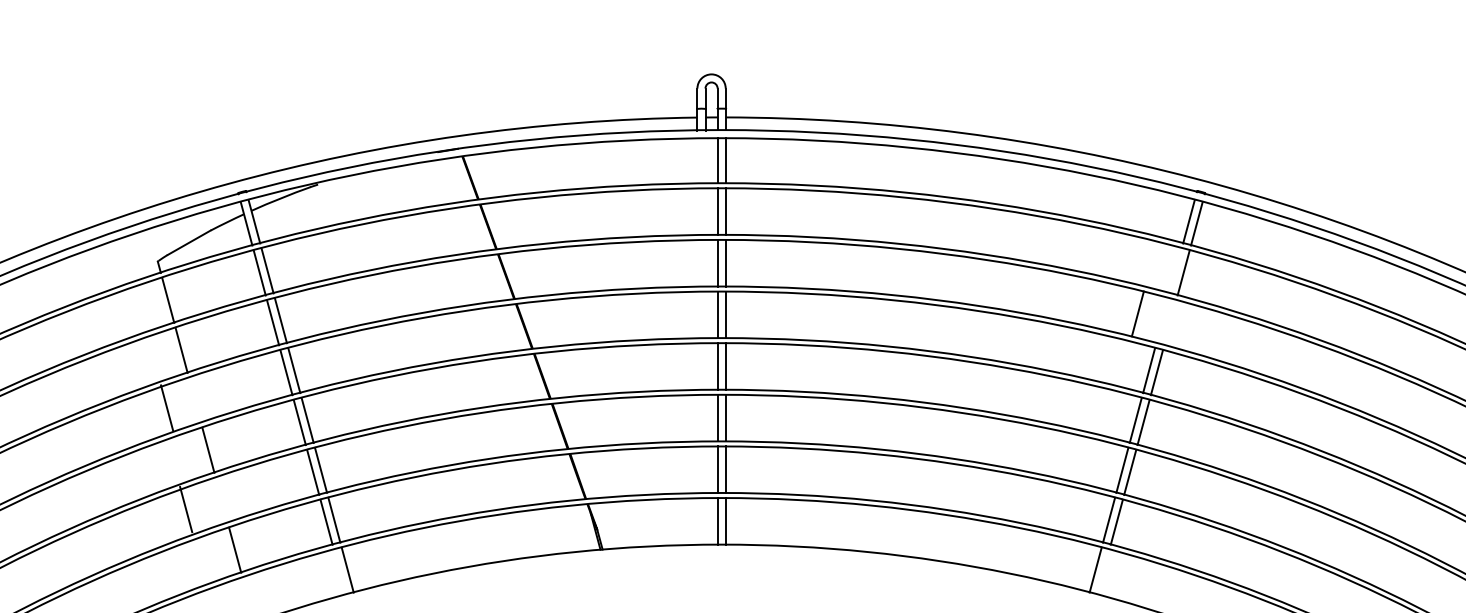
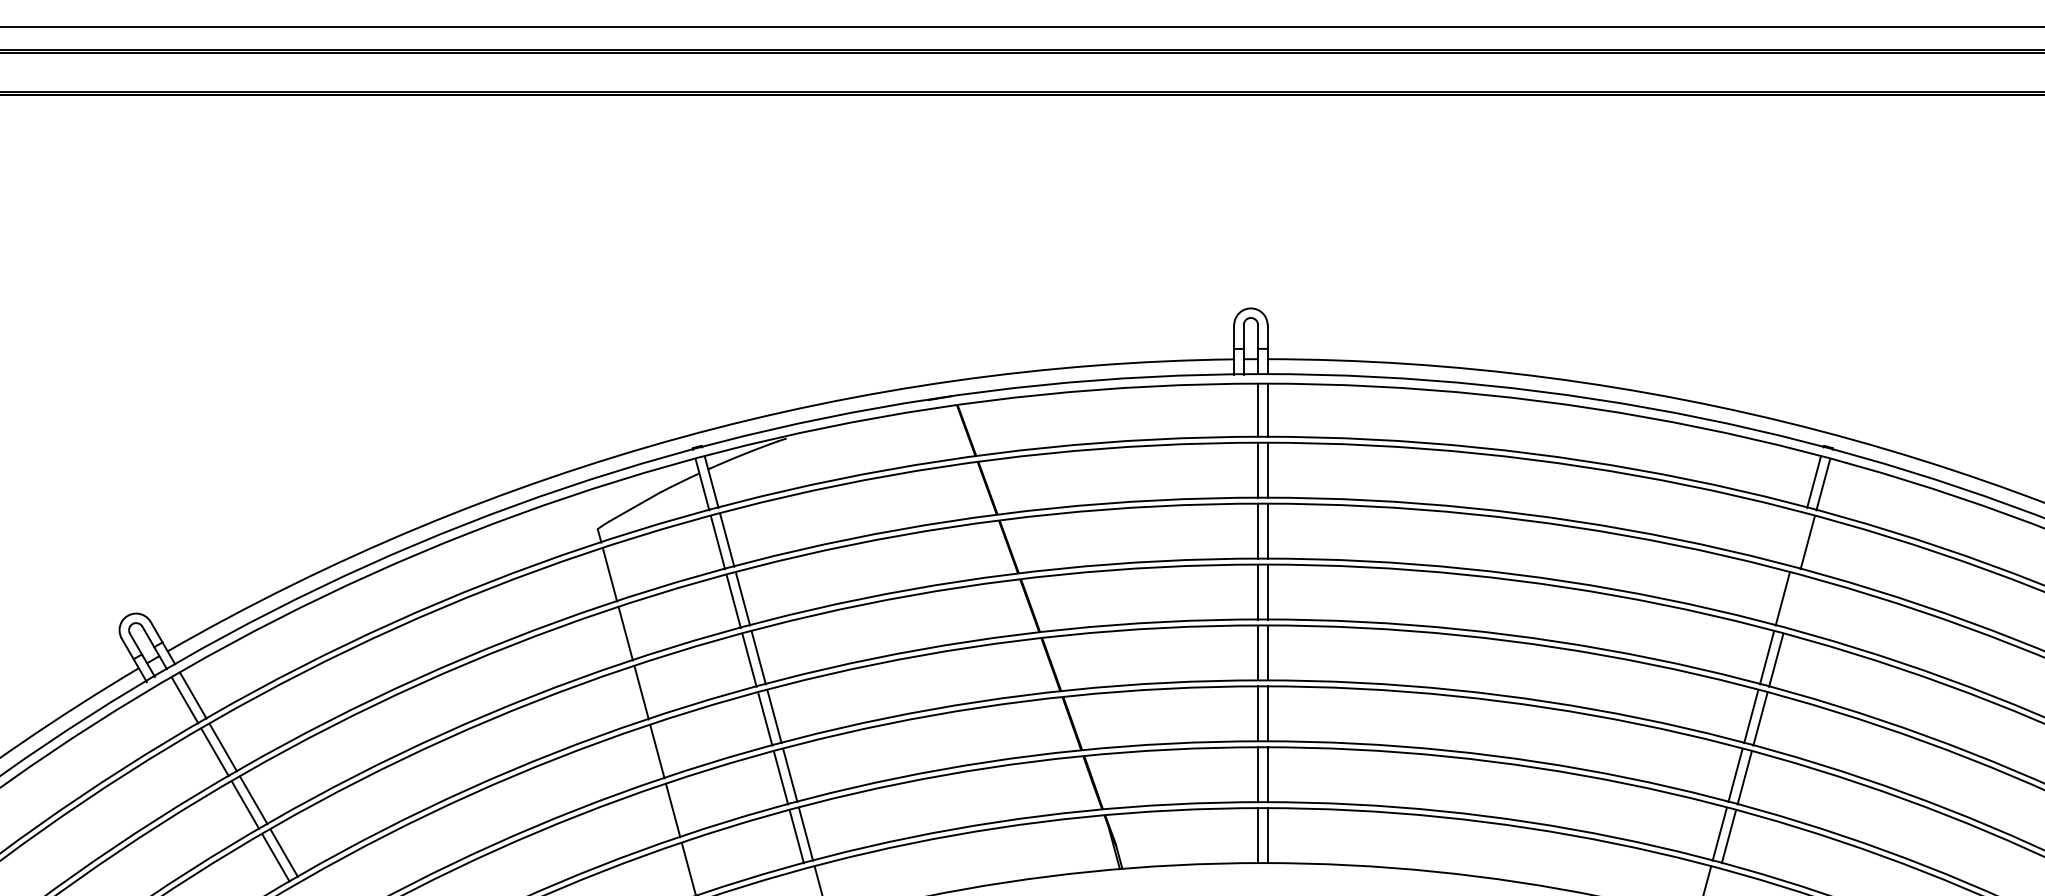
line: (1137, 313) -> (1782, 598), moved
line: (166, 407) -> (641, 692), moved
line: (186, 509) -> (673, 810), moved

